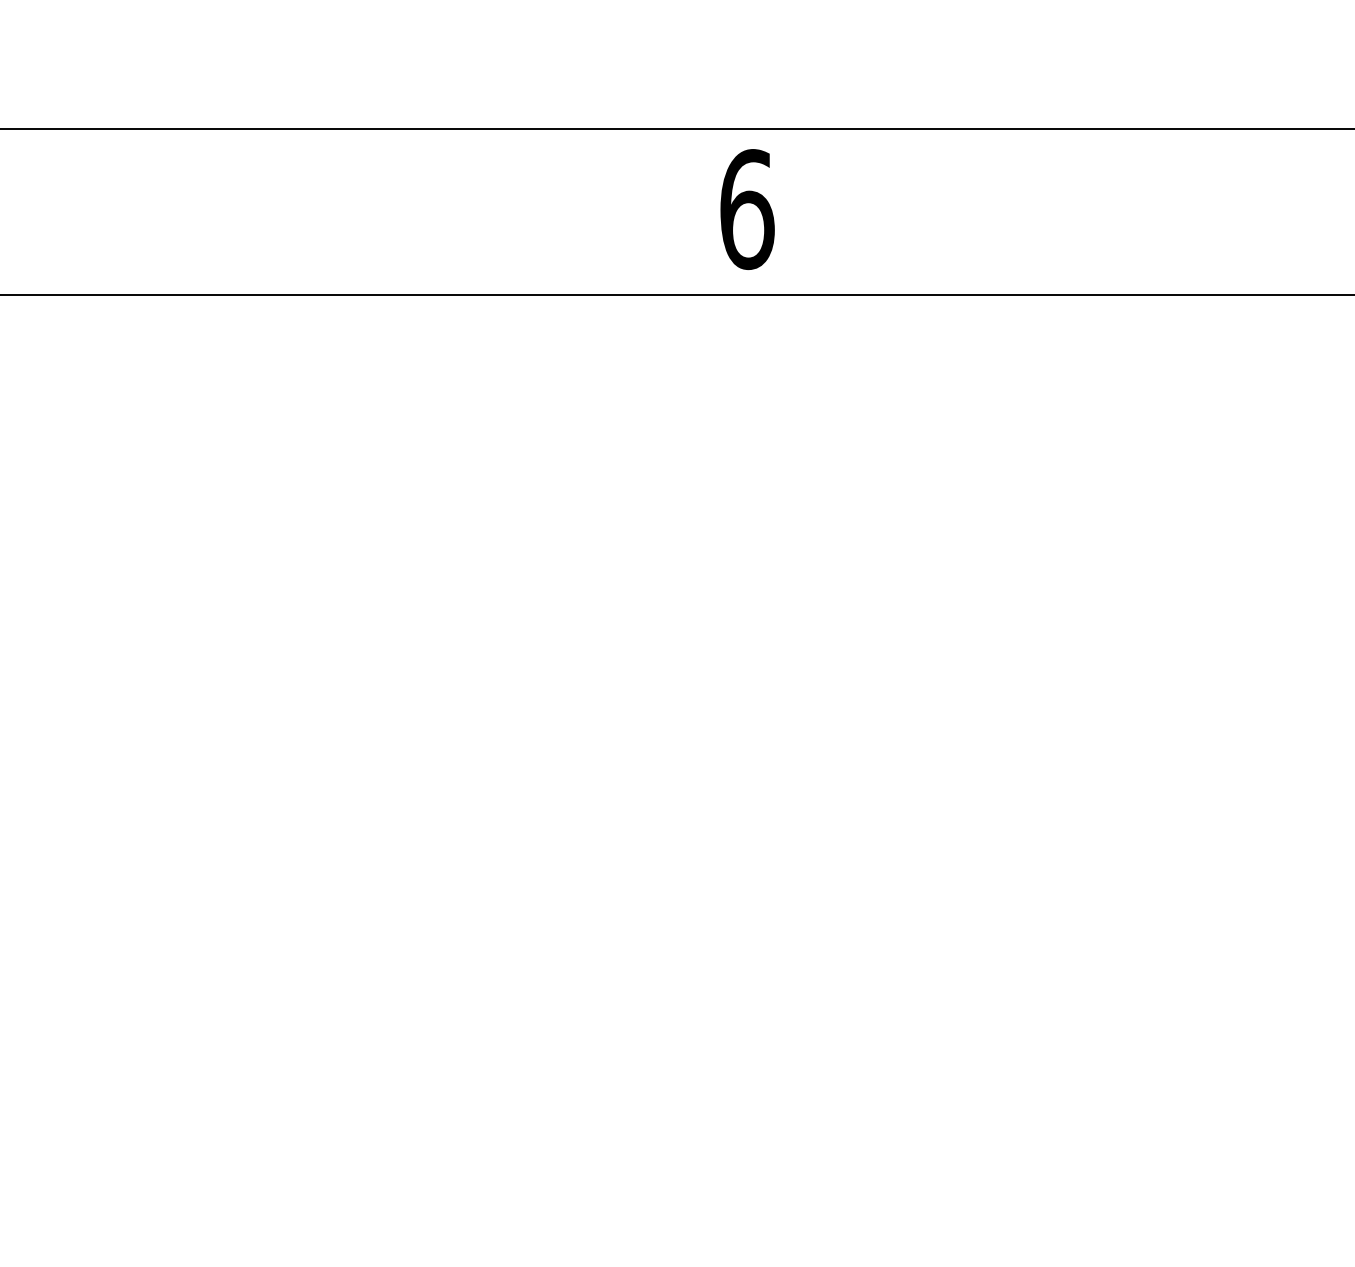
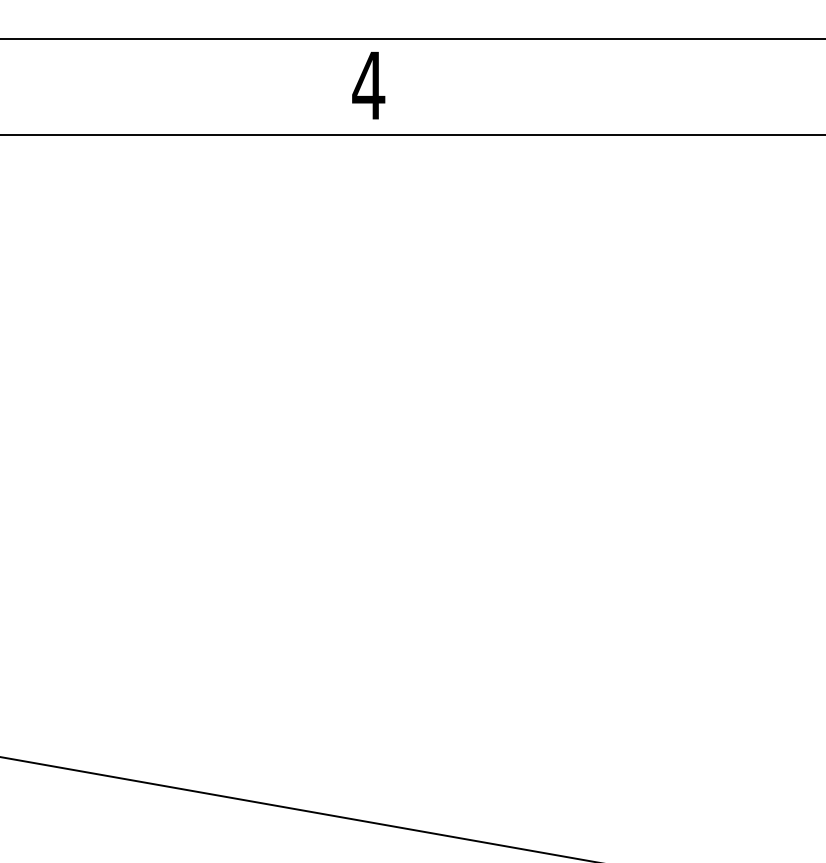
text: (746, 209) -> (368, 85), 6 -> 4

